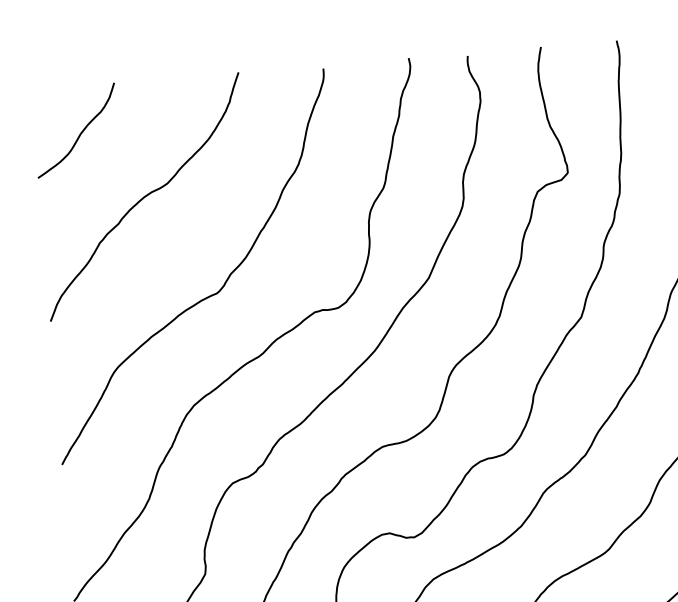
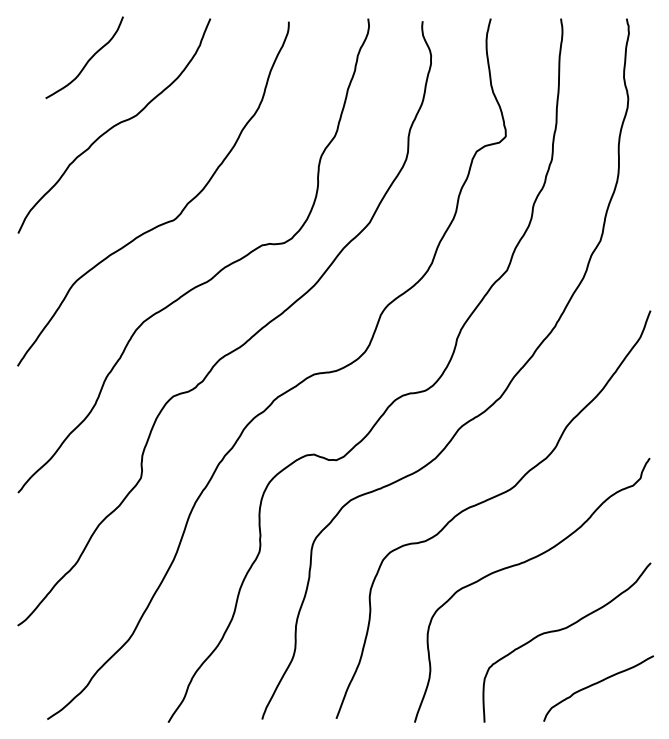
curve: (79, 133) -> (87, 60), moved

